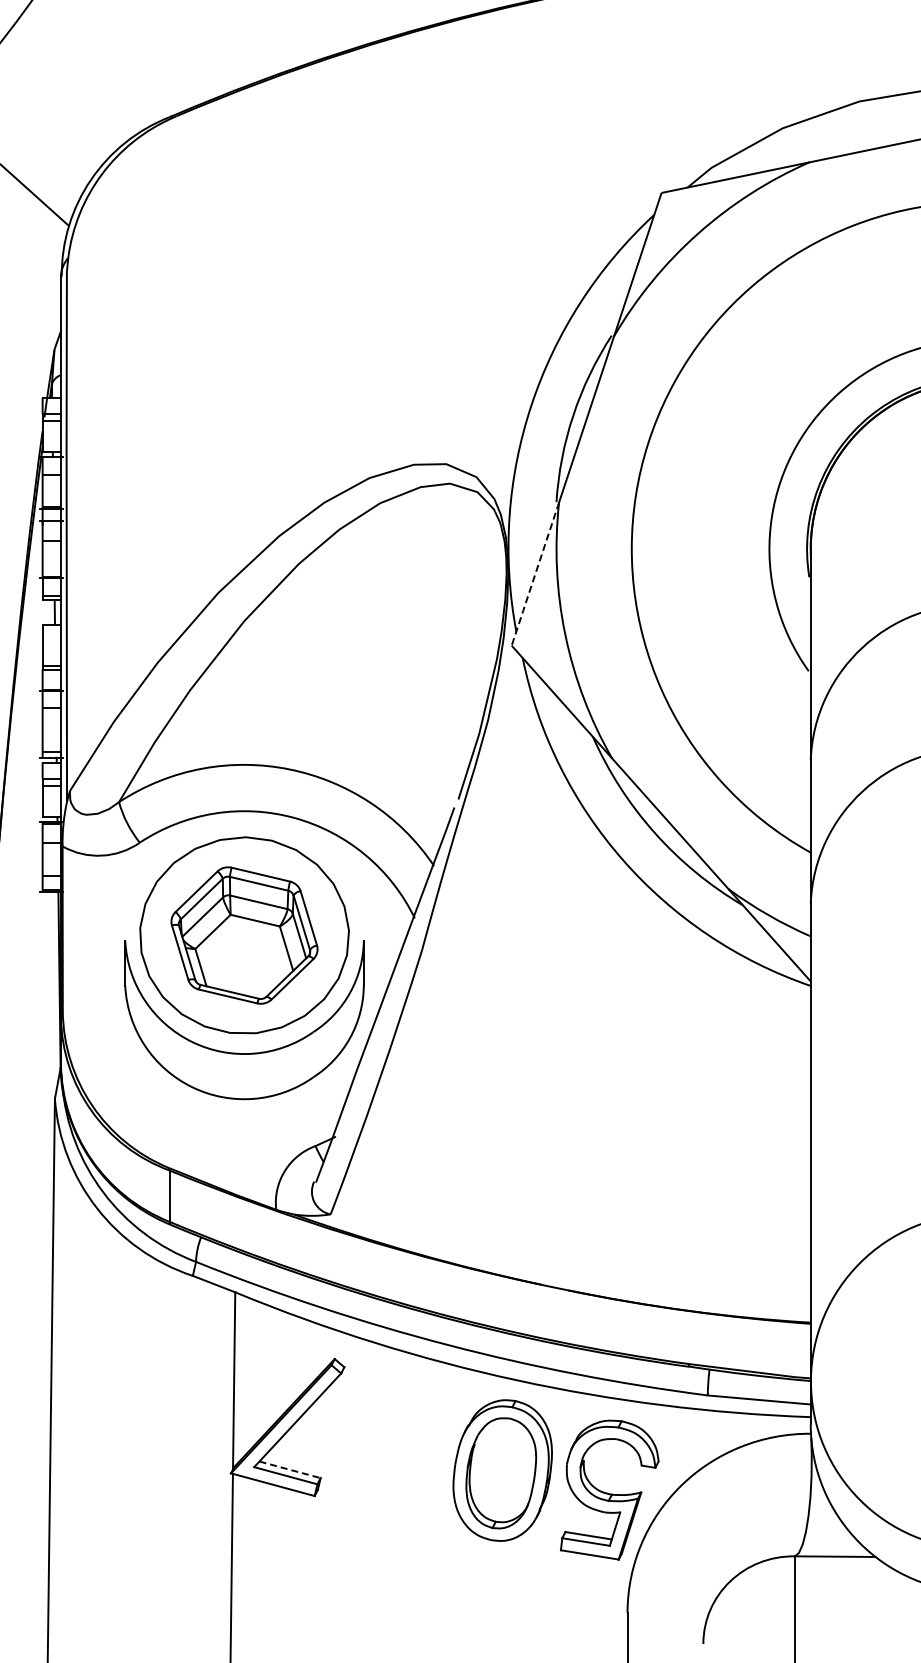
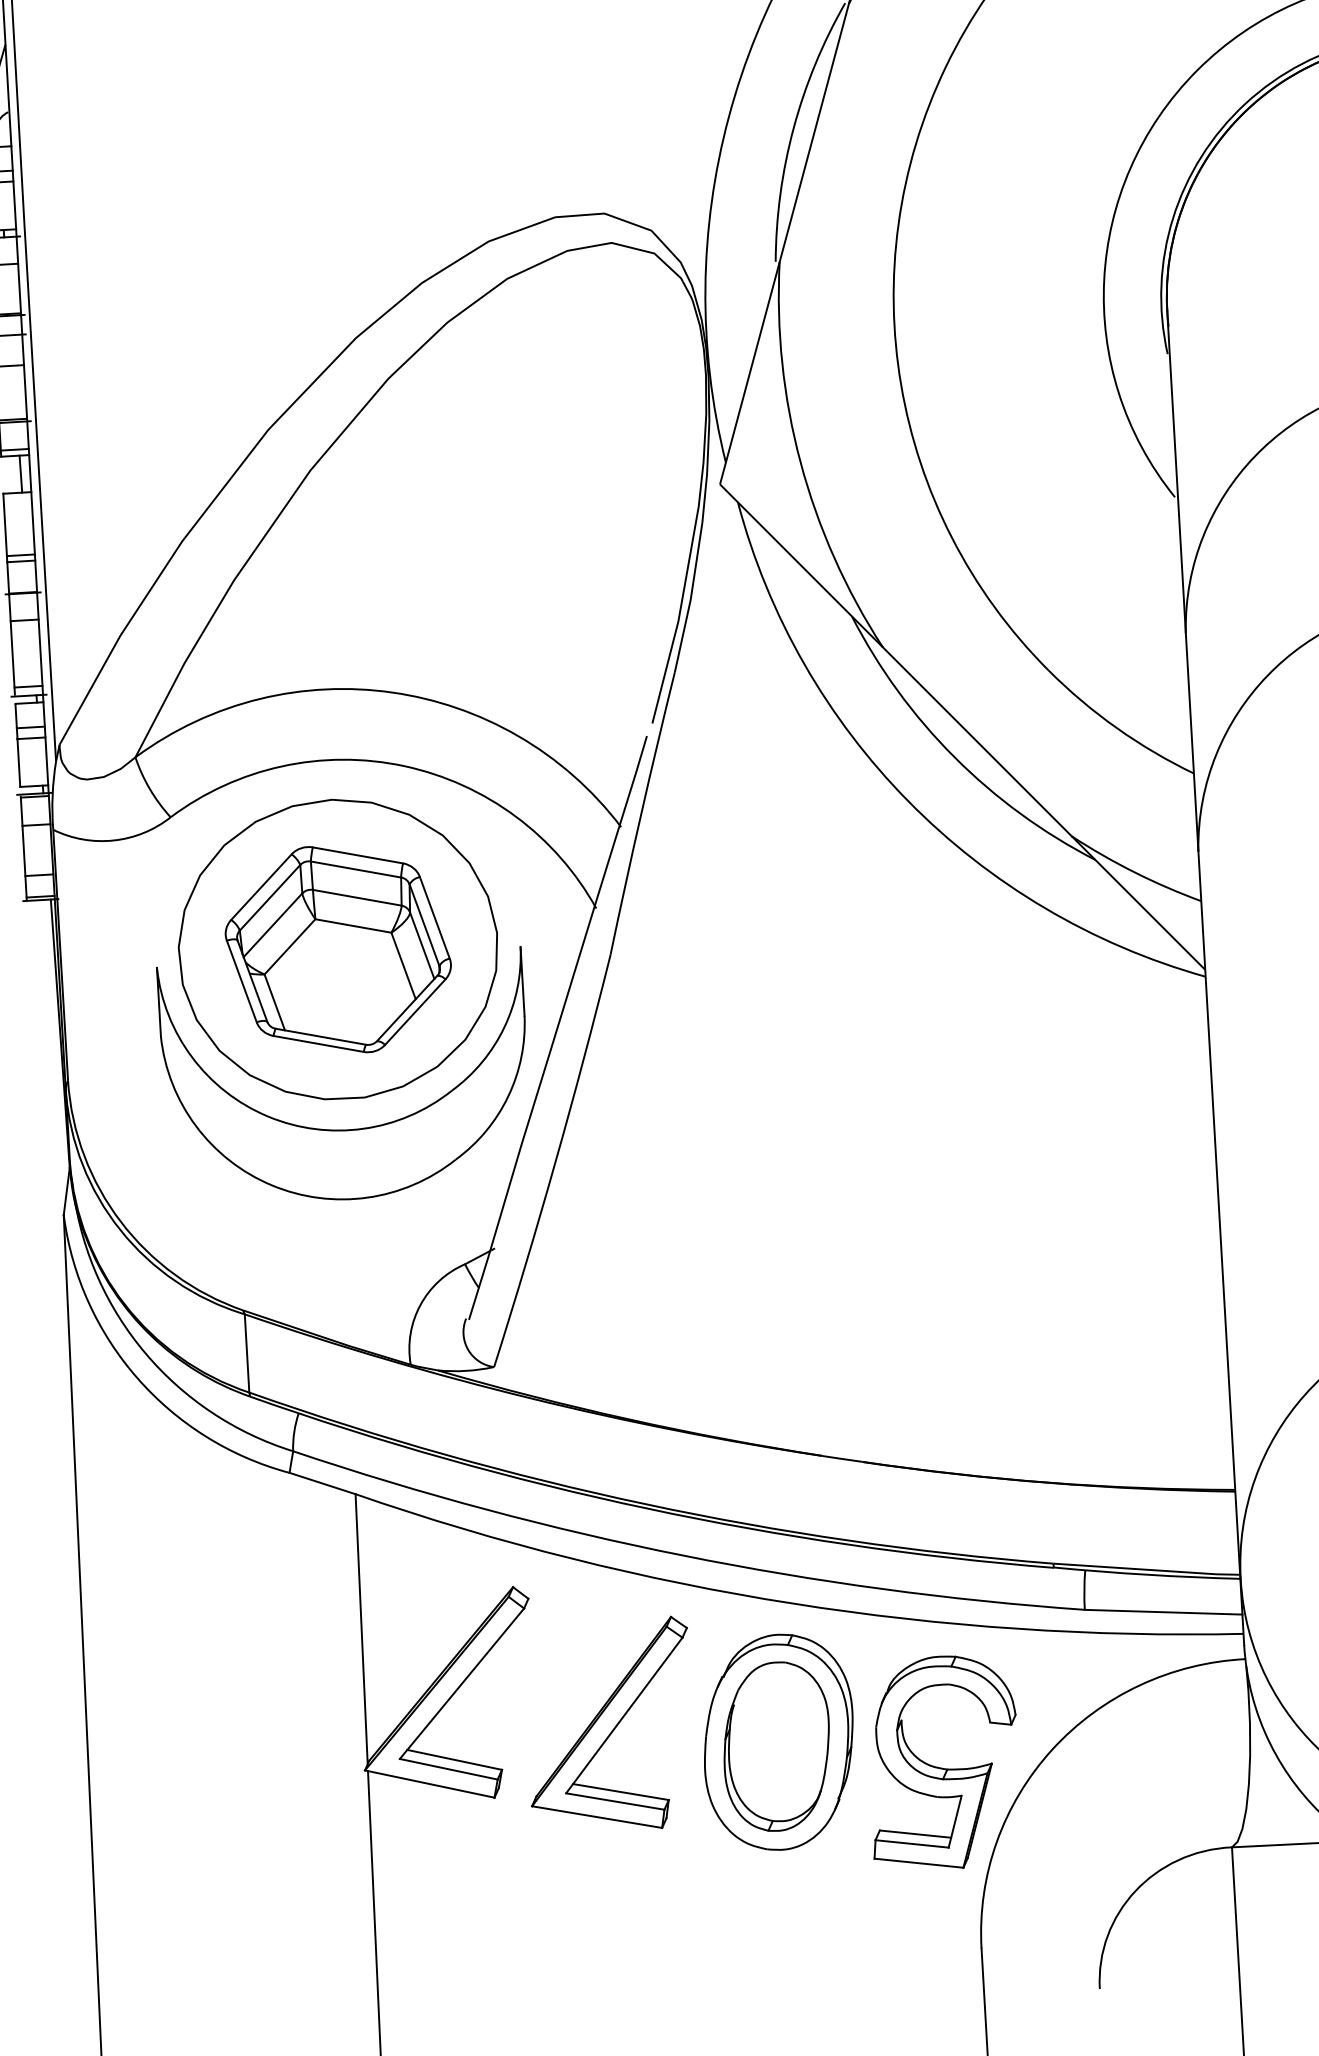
line: (535, 573) -> (749, 372), dashed -> solid
part: (392, 1453) -> (609, 1726), added
line: (290, 1469) -> (455, 1759), dashed -> solid

